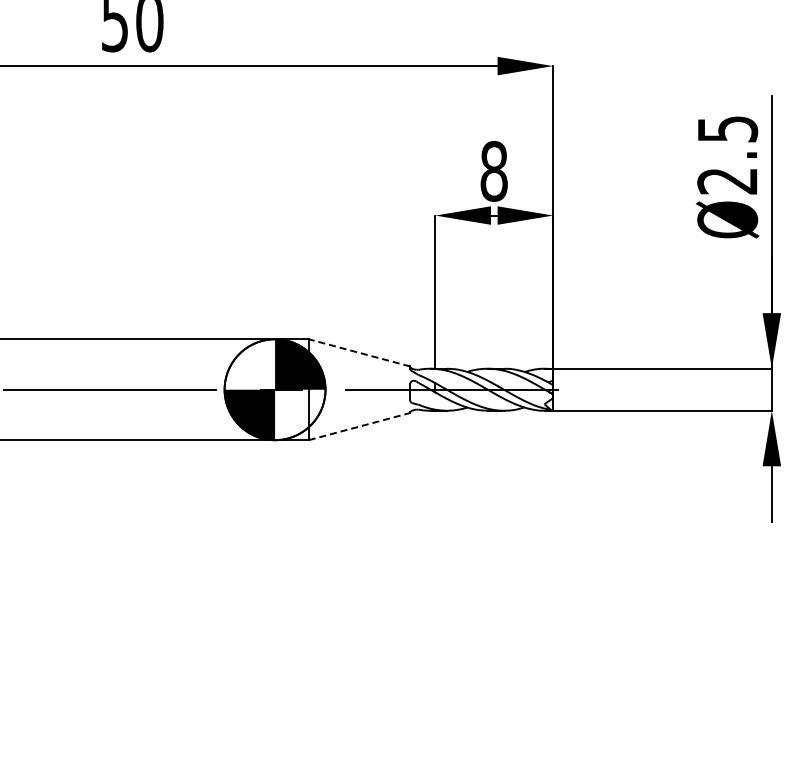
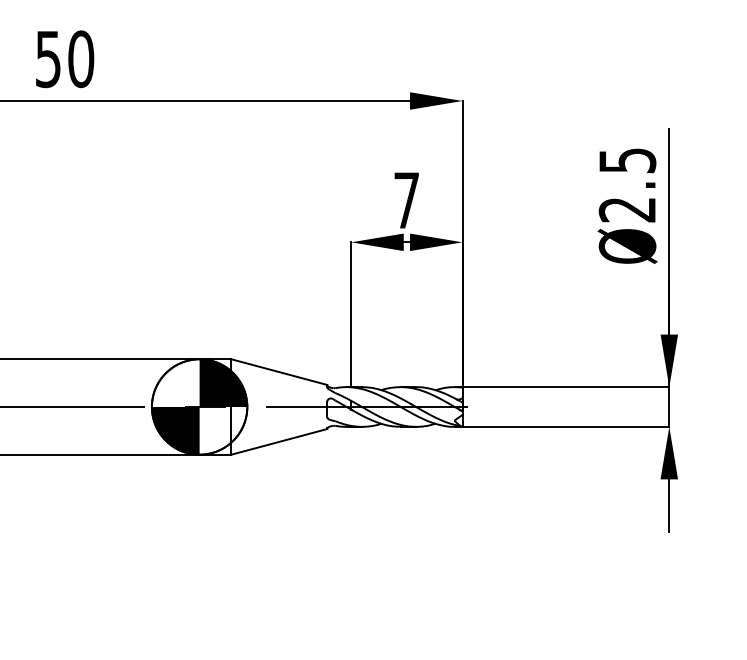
text: (493, 171) -> (406, 200), 8 -> 7
line: (359, 352) -> (279, 371), dashed -> solid
line: (359, 426) -> (279, 441), dashed -> solid

